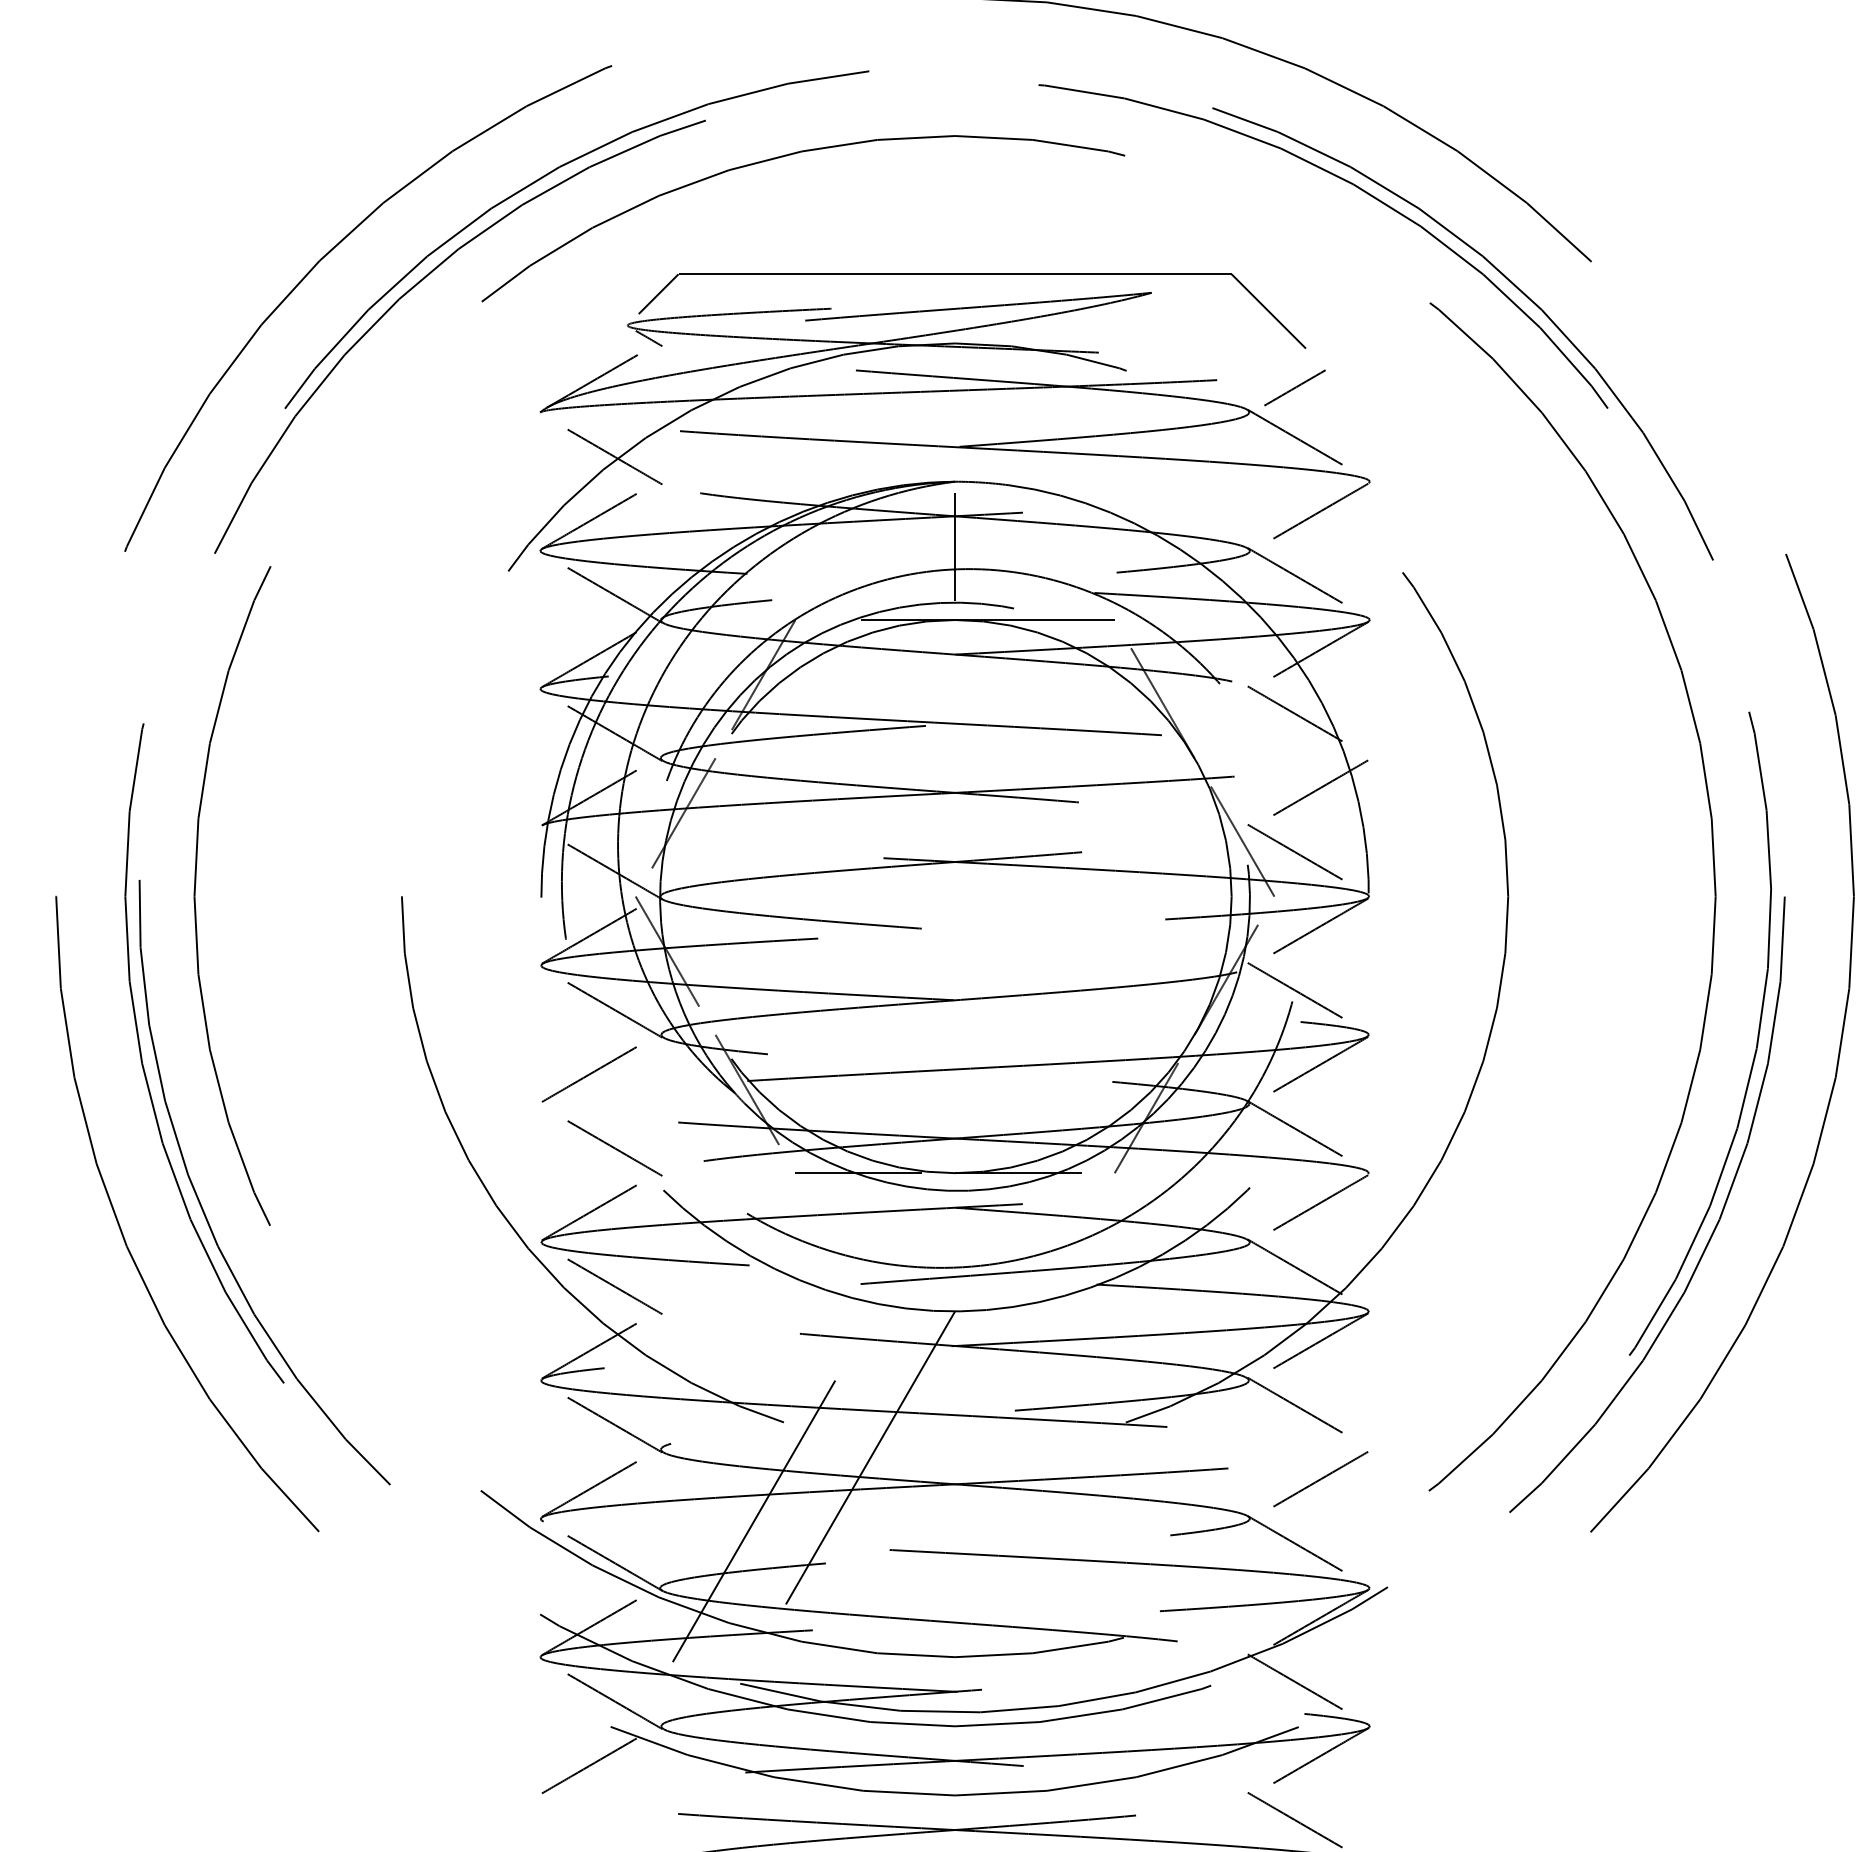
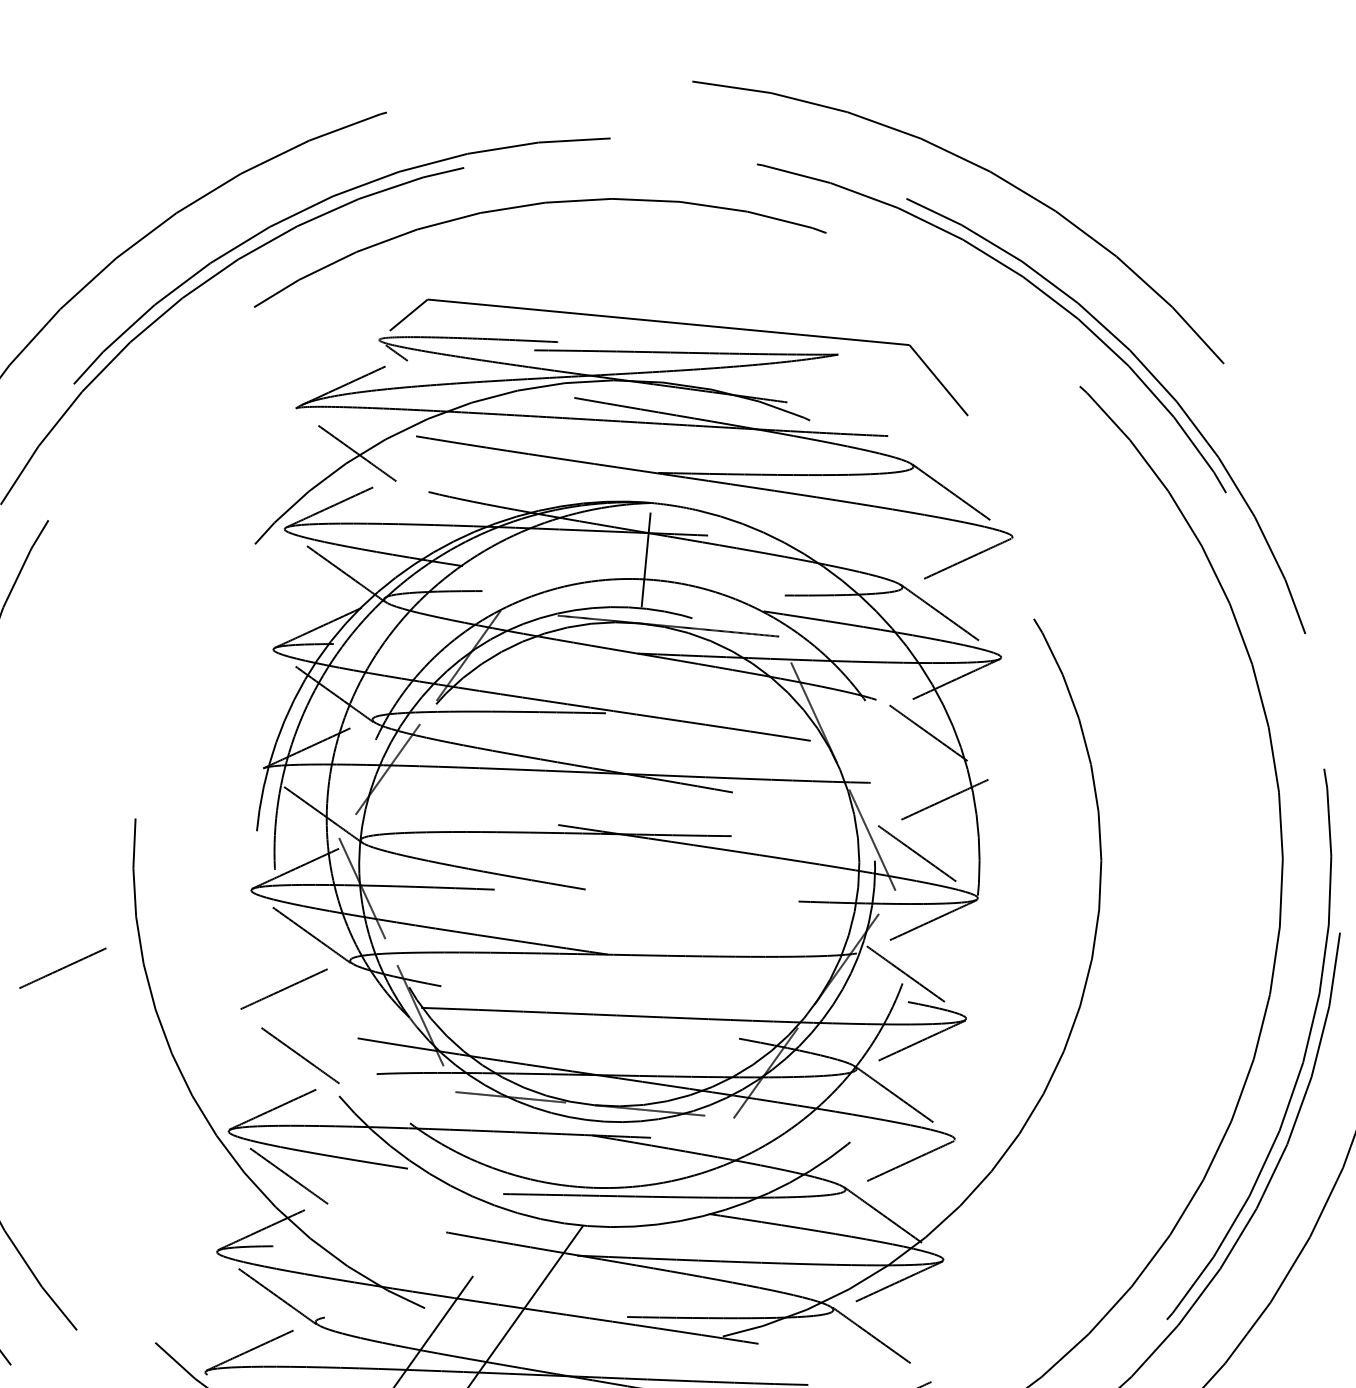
line: (1294, 387) -> (954, 448), removed
line: (334, 1074) -> (62, 968), added

